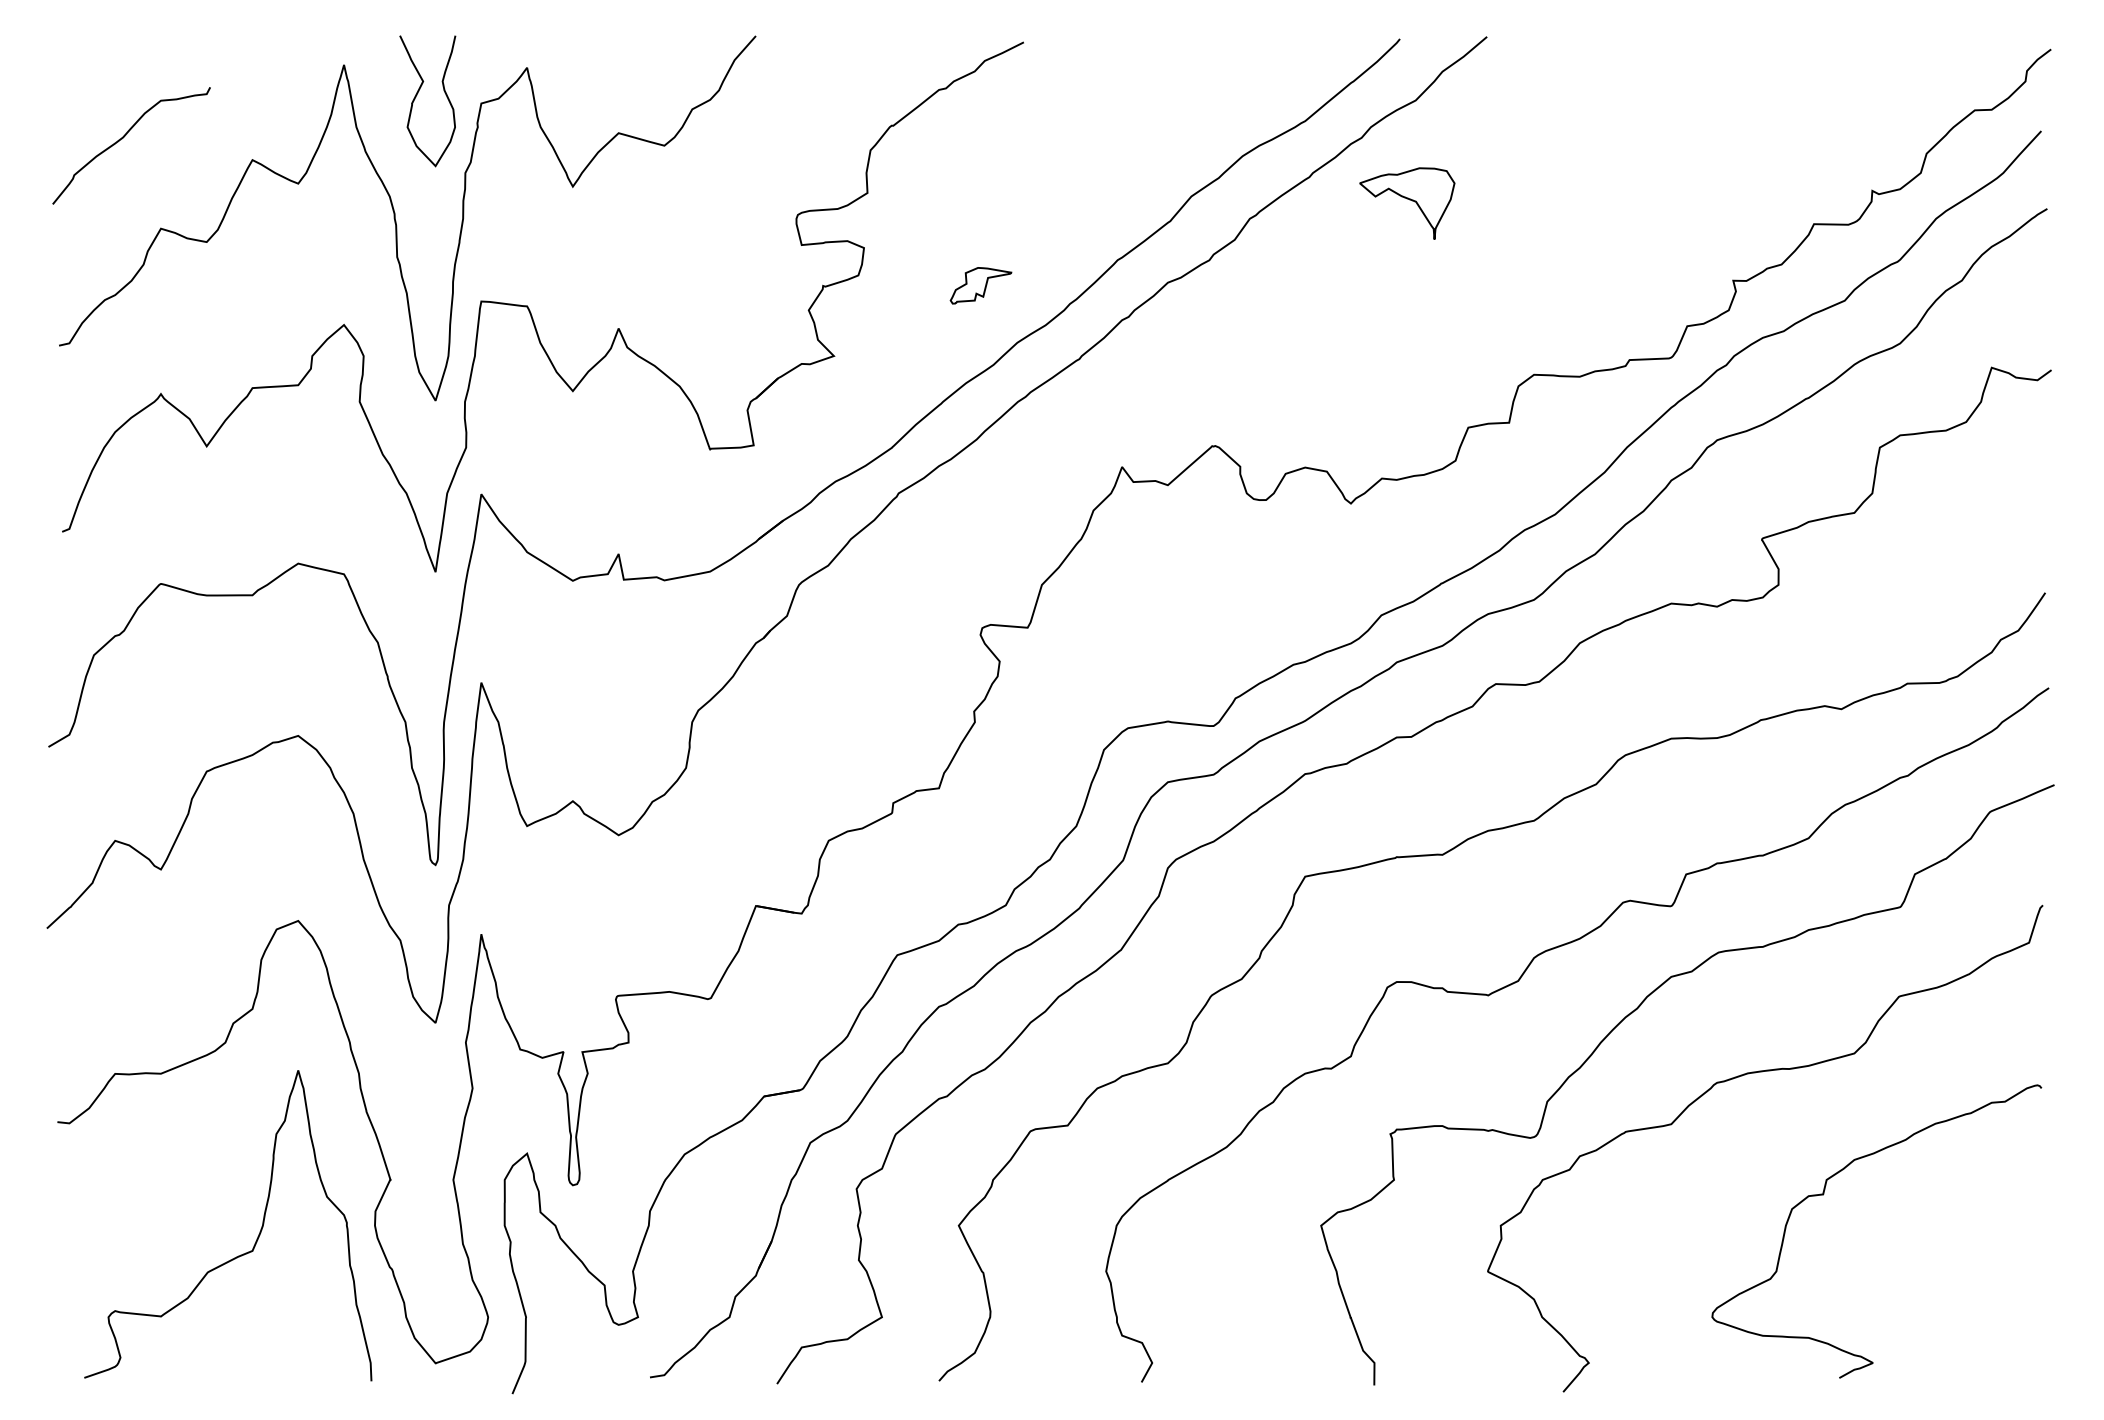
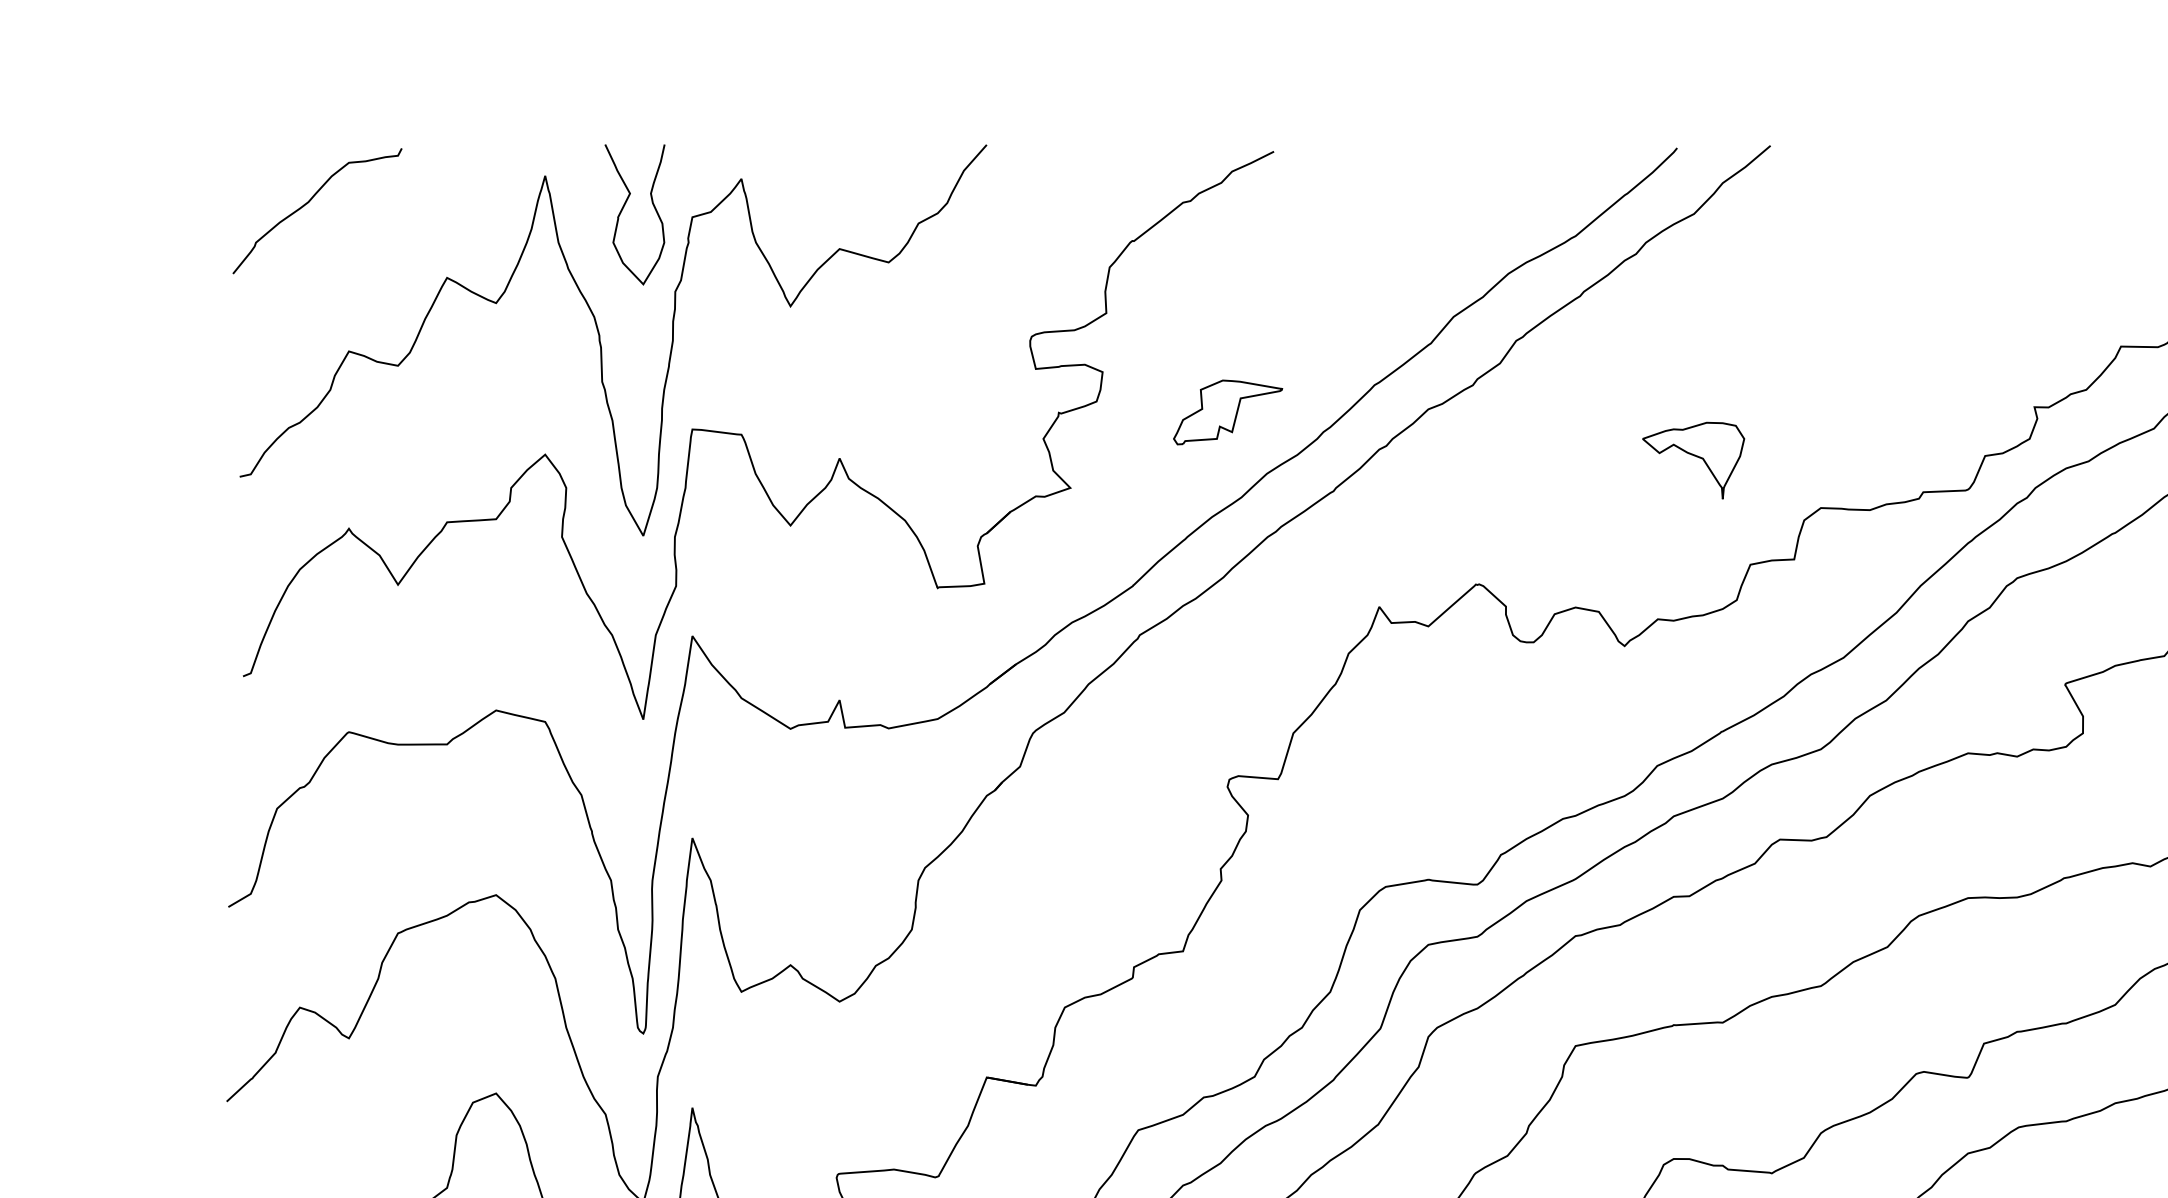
curve: (124, 137) -> (309, 202), moved
part: (1407, 203) -> (1693, 460), moved
part: (980, 285) -> (1227, 412), size x1.67

